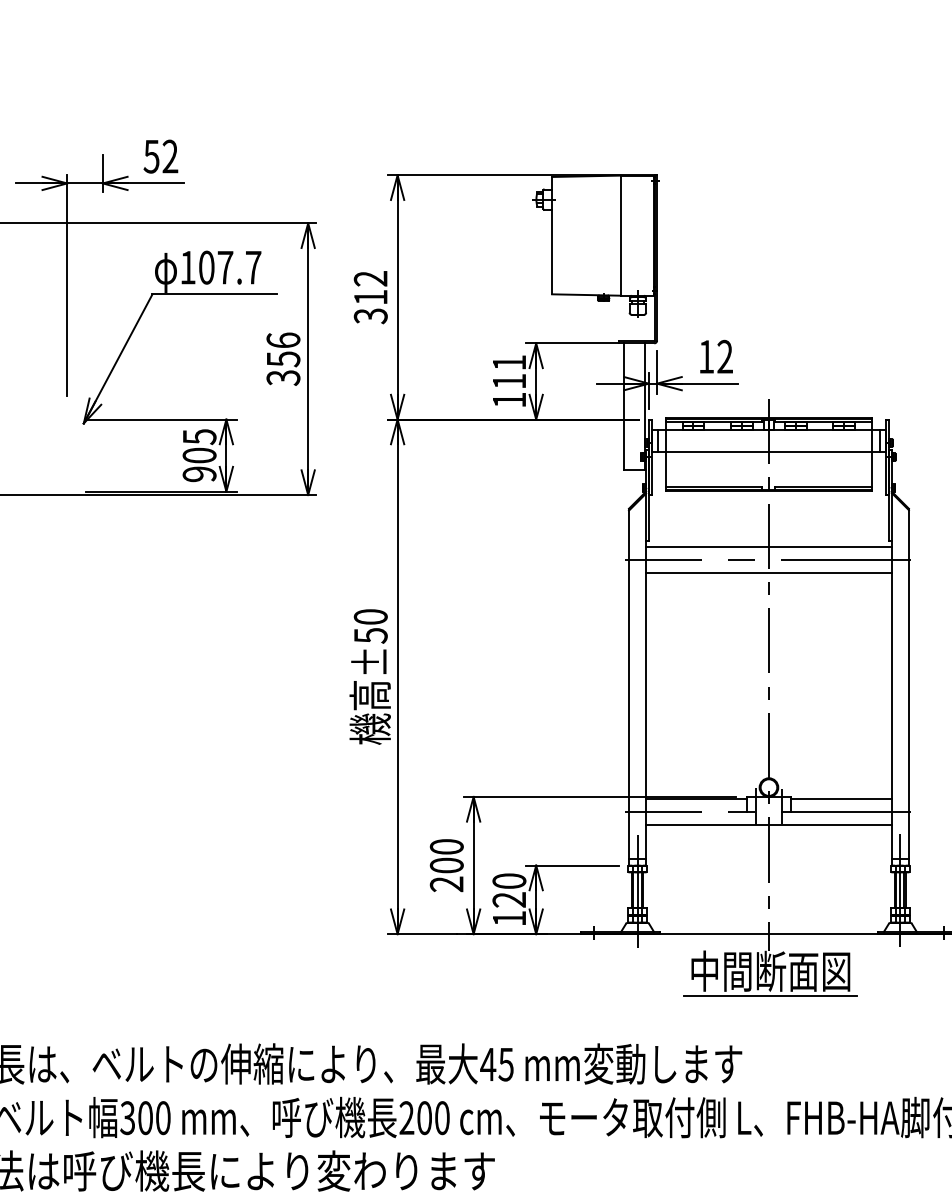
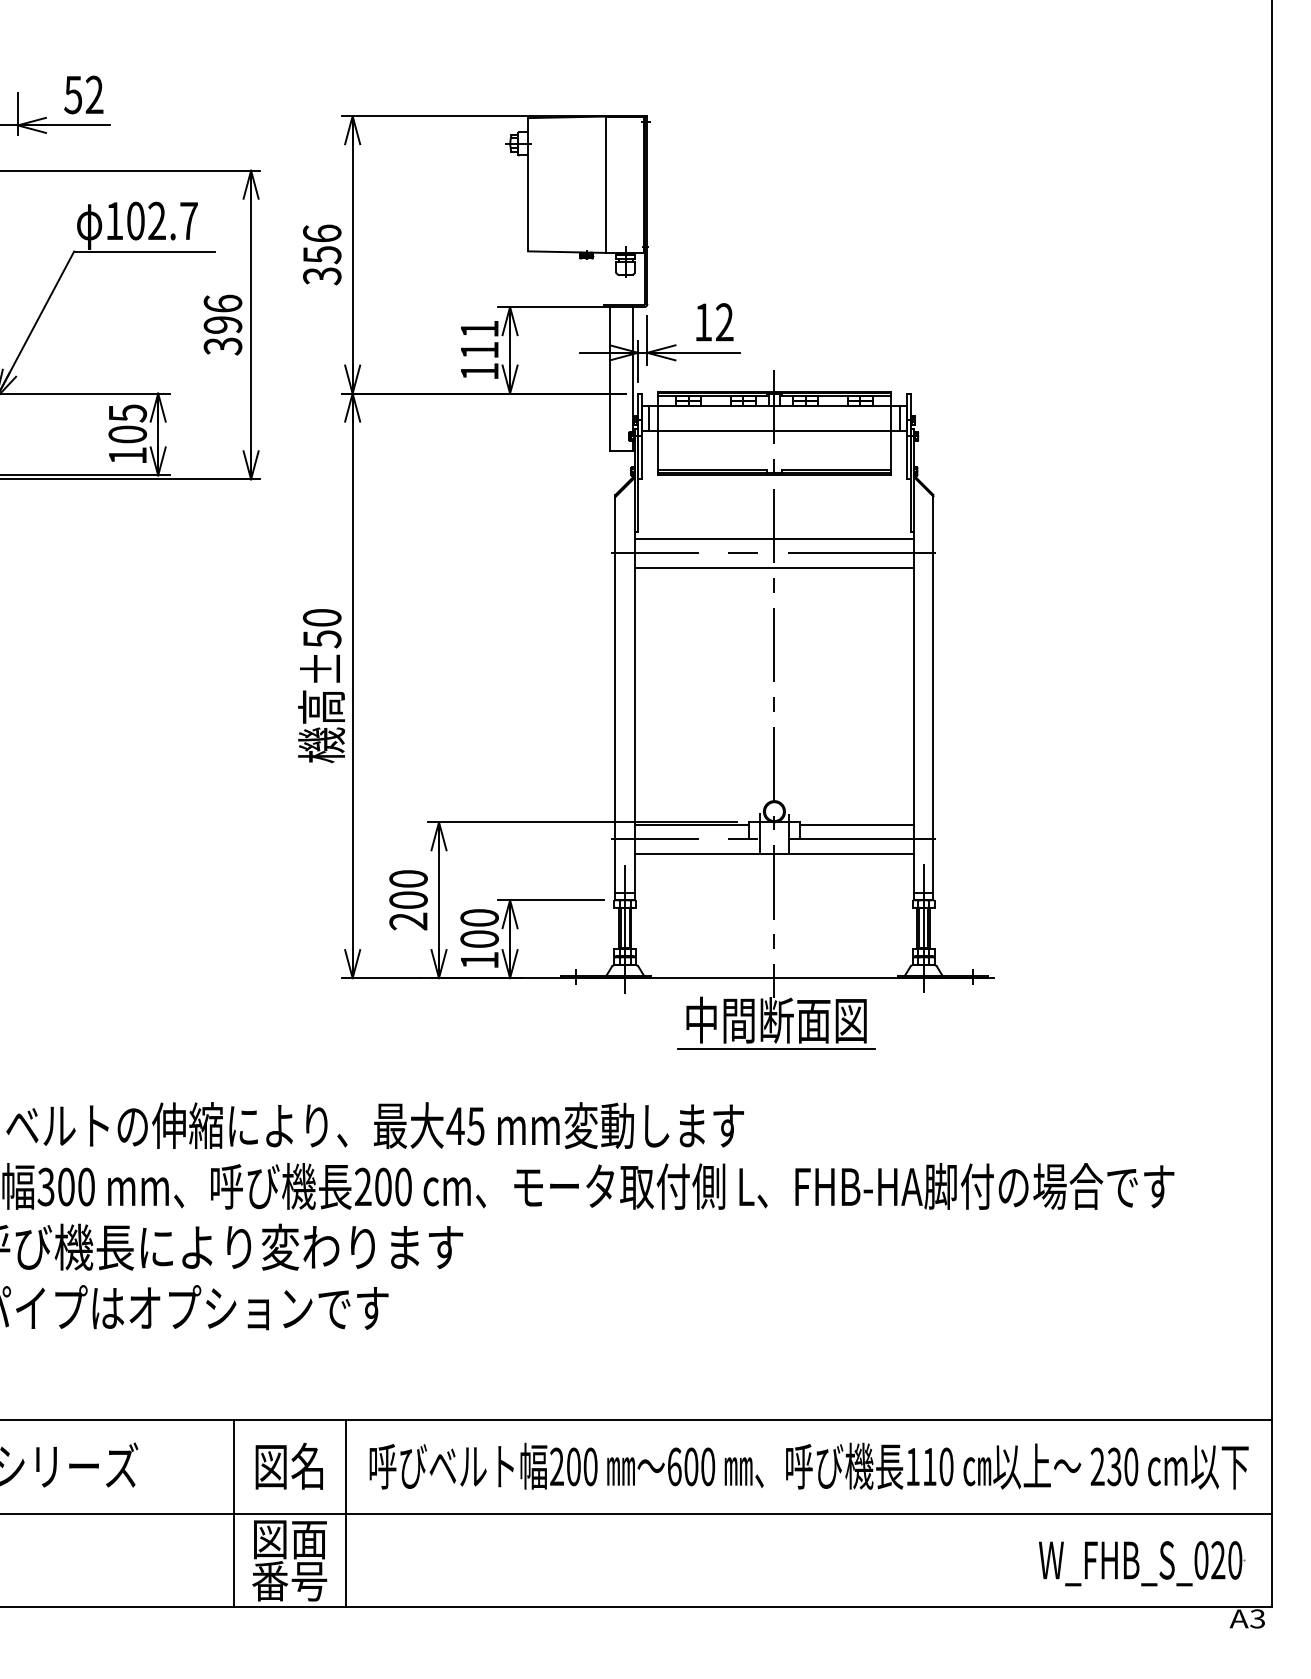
text: (224, 267) -> (156, 220), 107.7 -> 102.7
text: (371, 288) -> (322, 244), 312 -> 356
text: (283, 359) -> (222, 325), 356 -> 396
text: (199, 474) -> (127, 455), 905 -> 105
text: (509, 900) -> (479, 939), 120 -> 100

